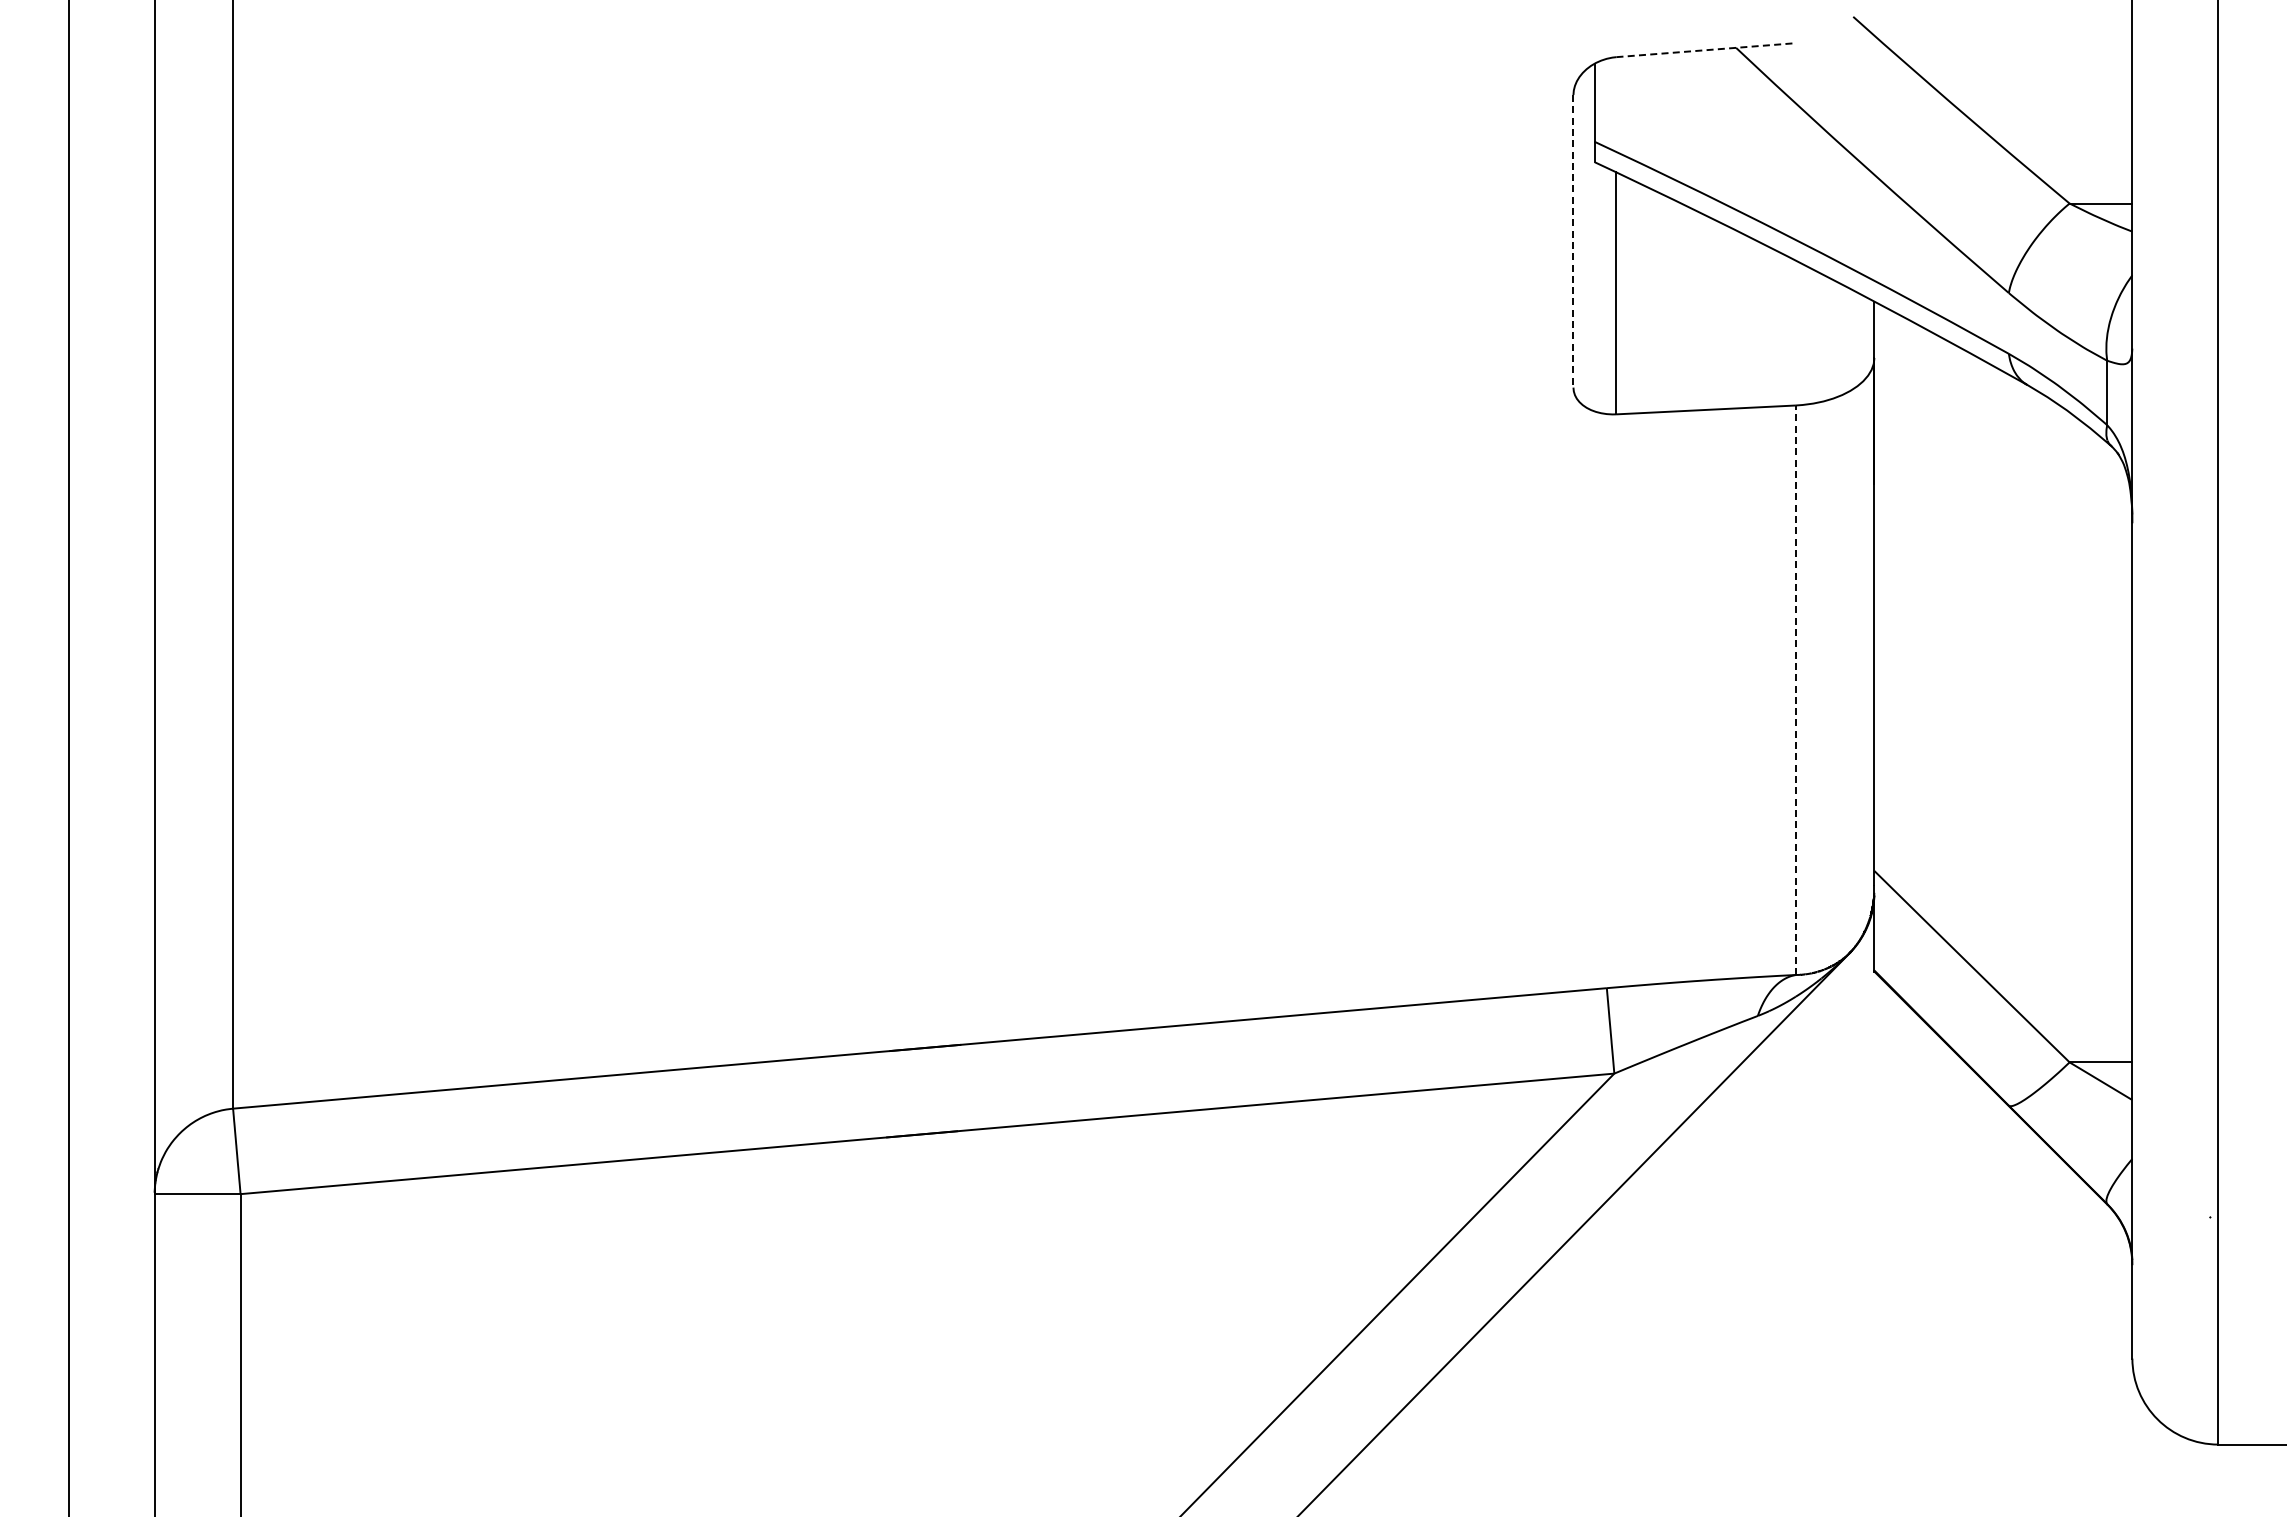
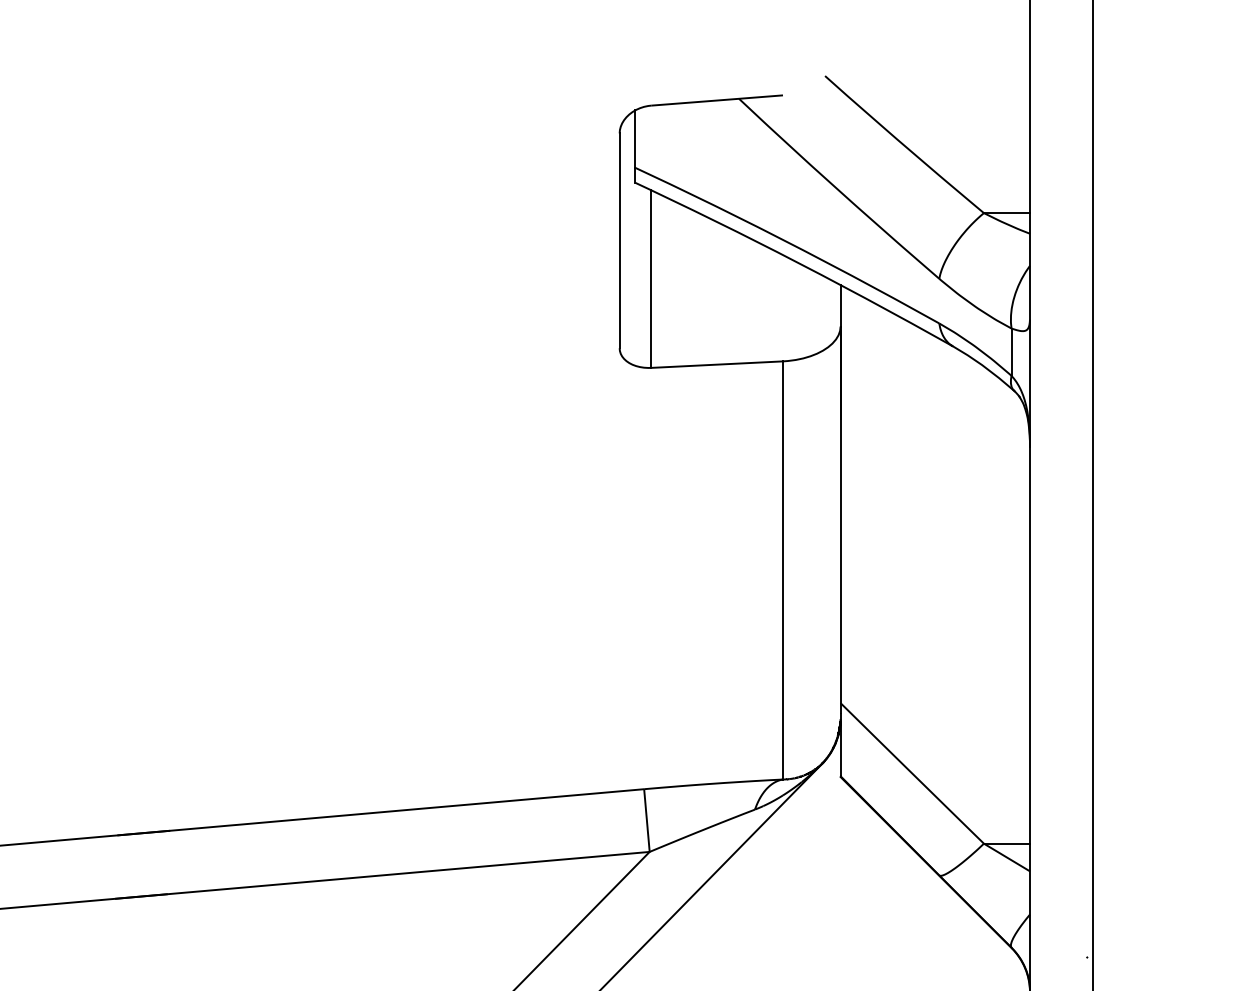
line: (1706, 50) -> (717, 100), dashed -> solid
line: (1573, 241) -> (619, 240), dashed -> solid
line: (1795, 690) -> (782, 570), dashed -> solid

